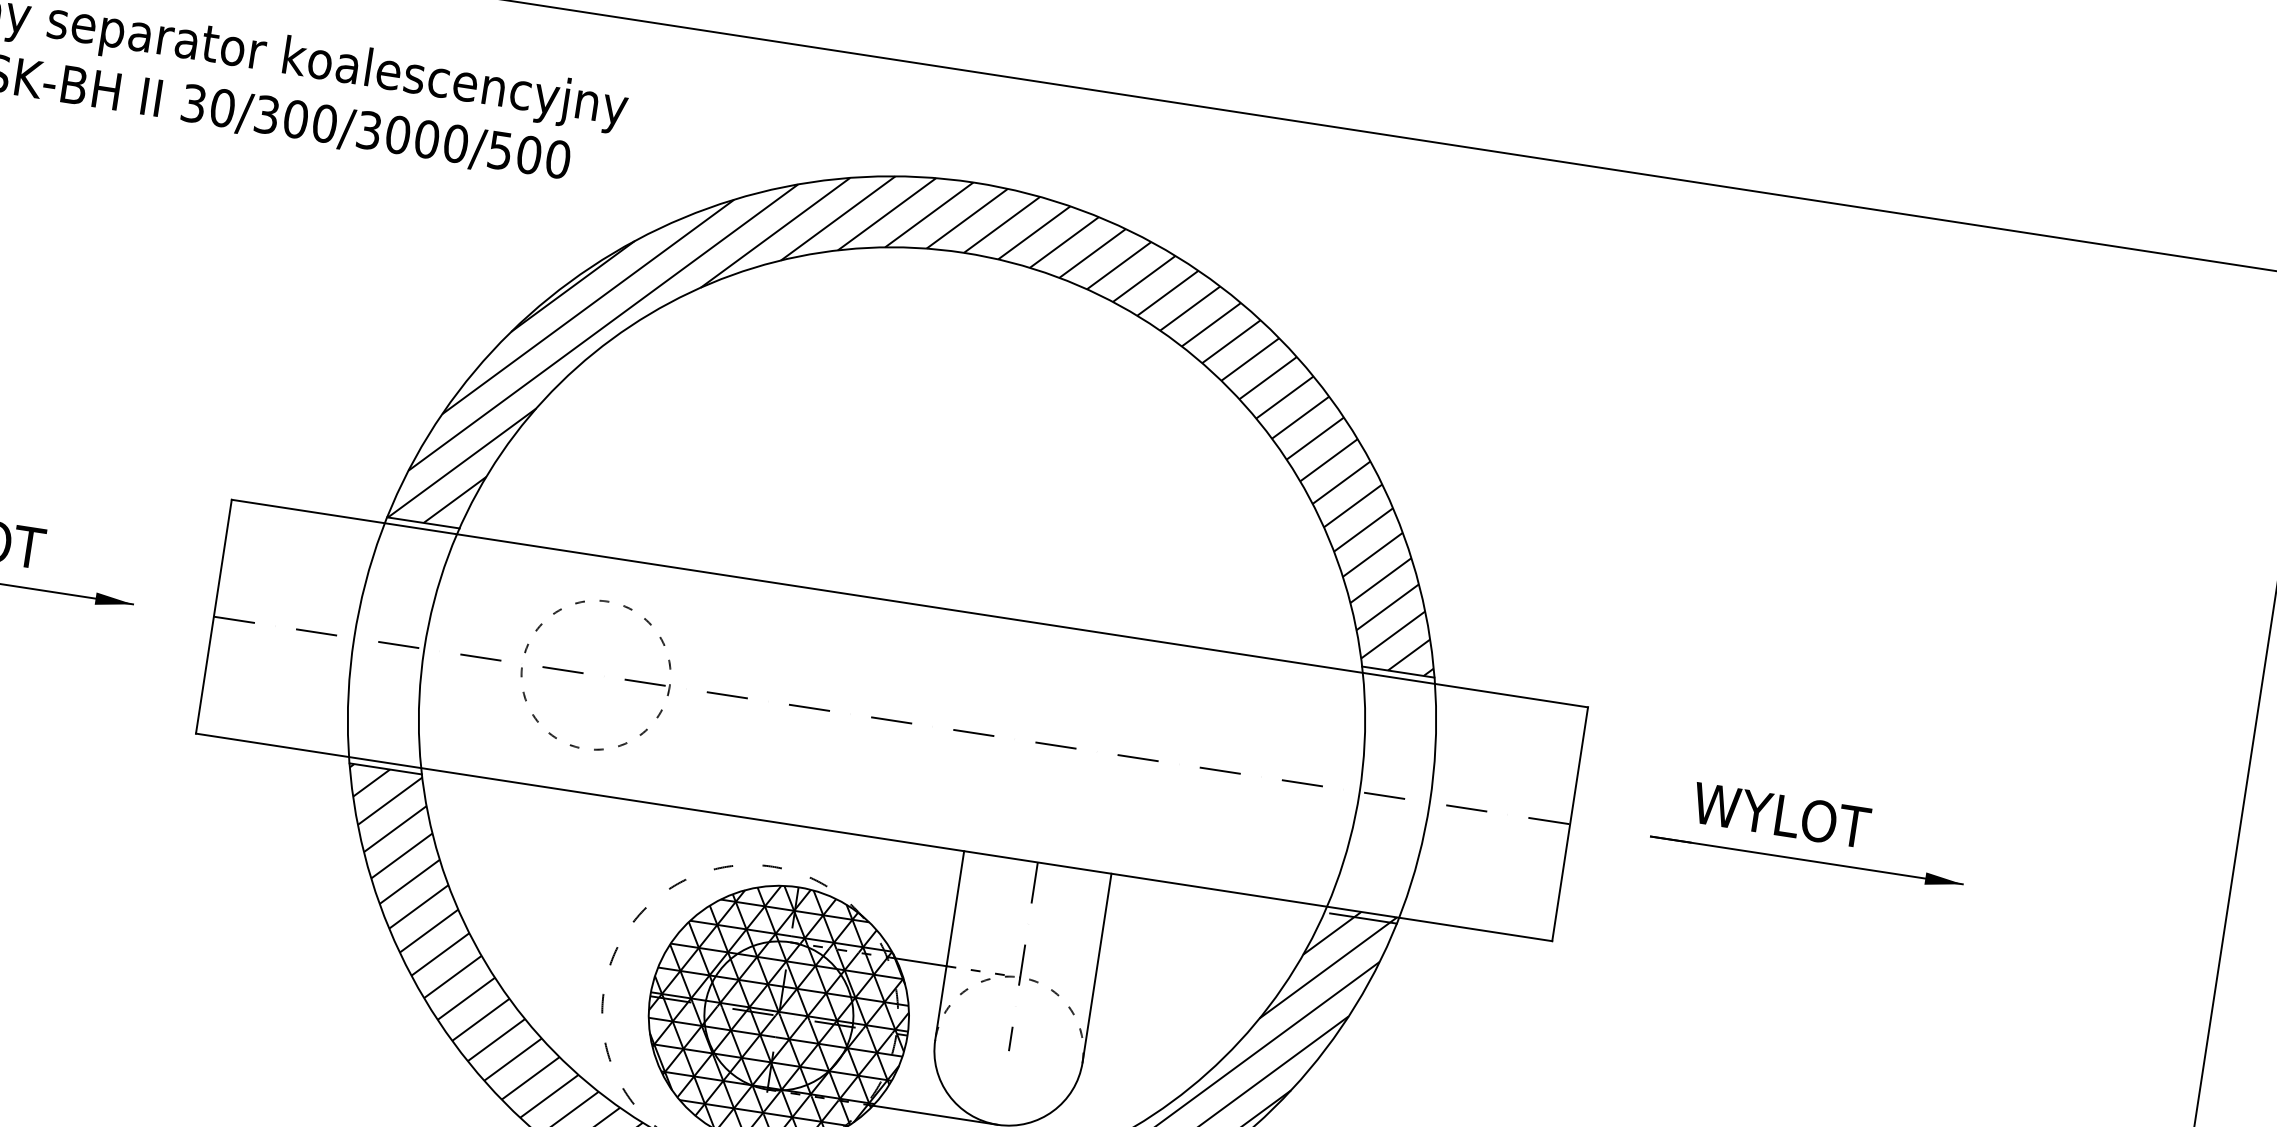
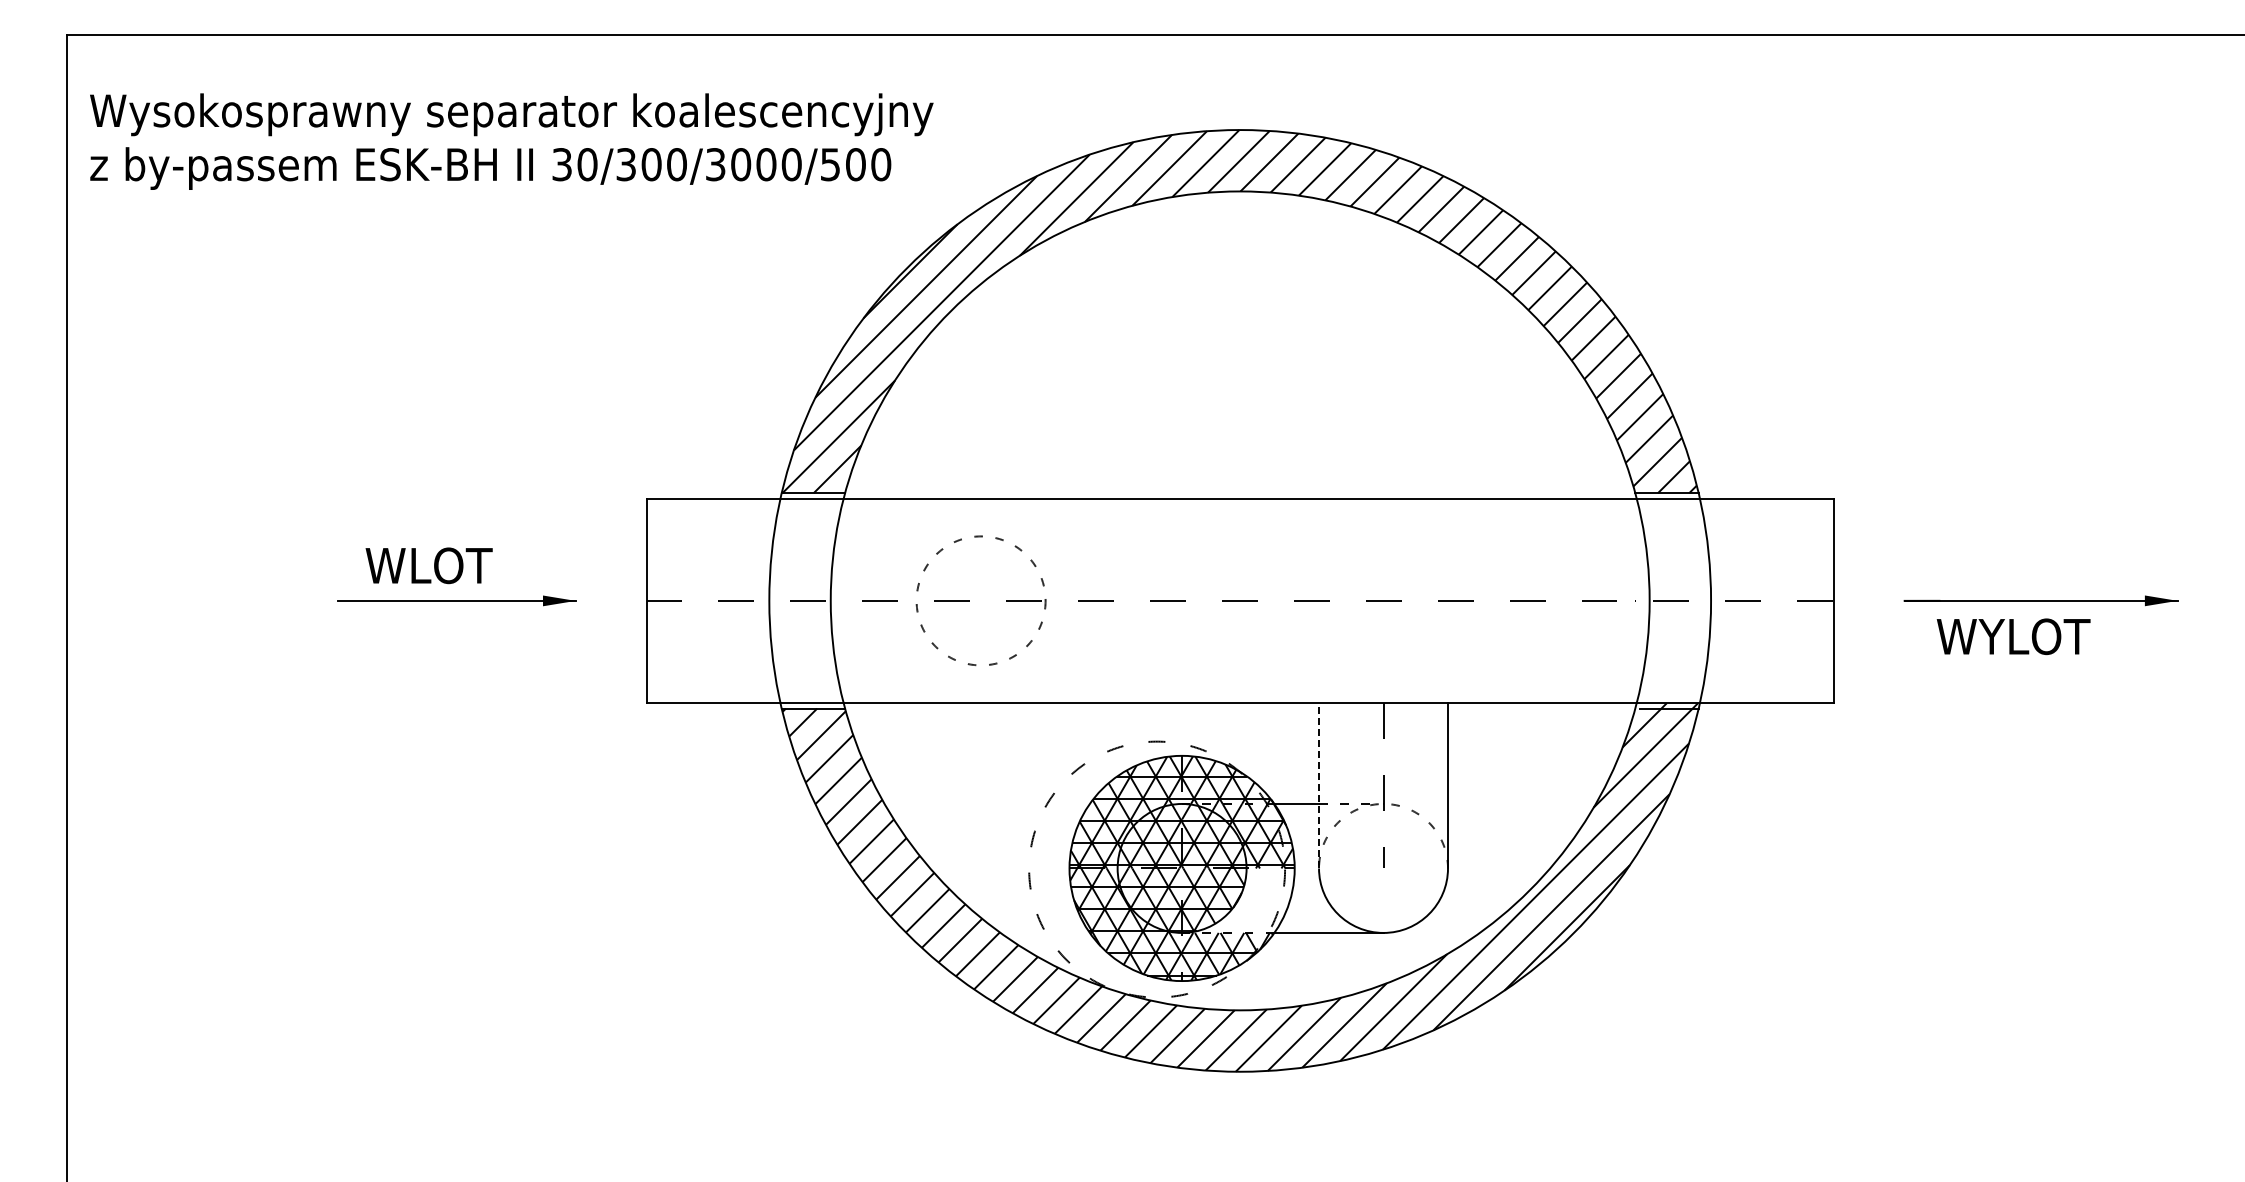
text: (1781, 815) -> (2013, 636), moved
line: (950, 945) -> (1319, 785), solid -> dashed
hatch: (843, 1063) -> (1243, 900), removed

